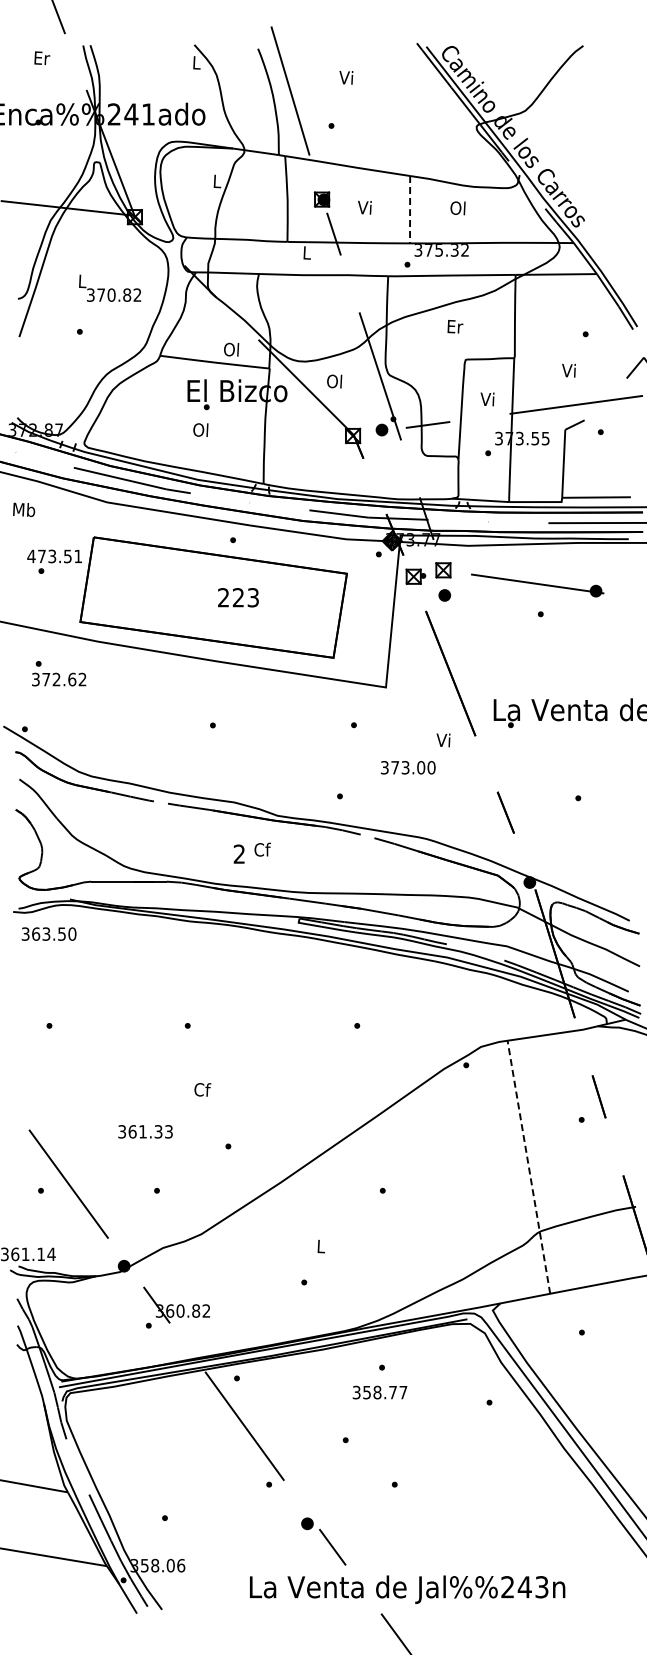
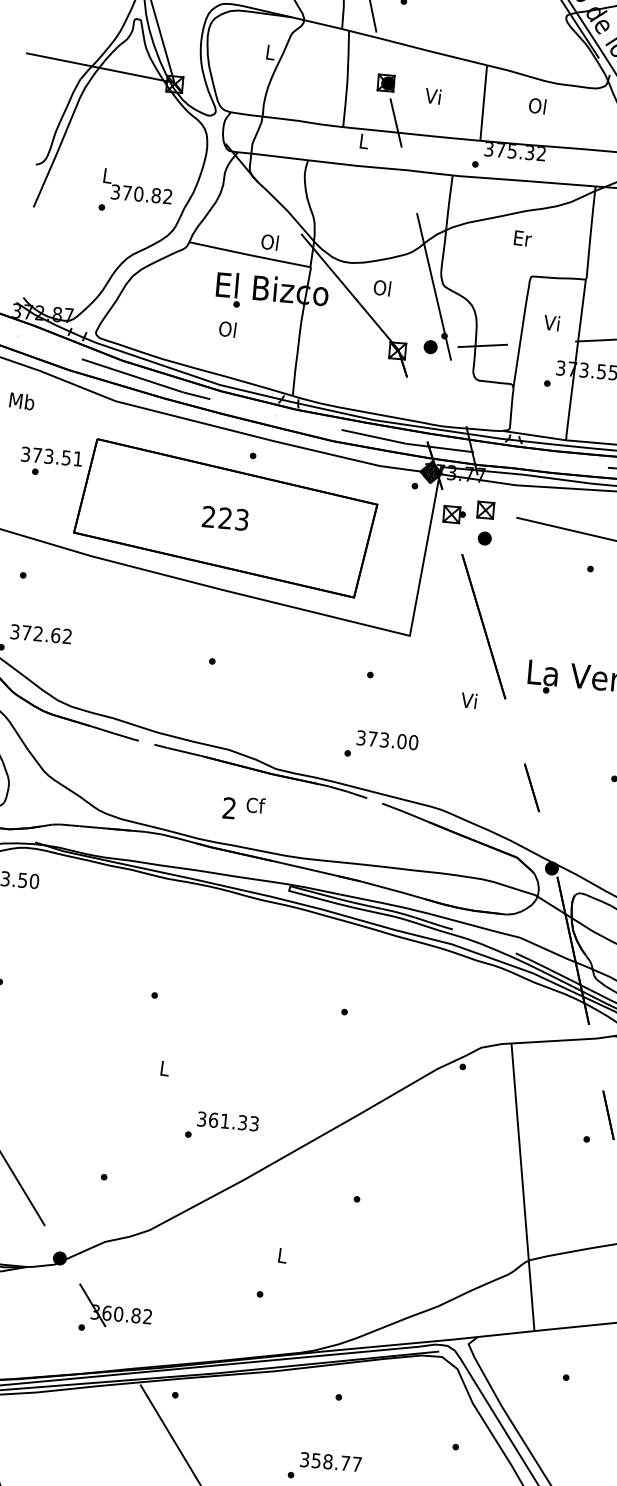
line: (410, 209) -> (484, 102), dashed -> solid
text: (110, 287) -> (138, 185), moved
text: (31, 556) -> (25, 454), 473.51 -> 373.51
text: (238, 597) -> (225, 518), moved
text: (59, 679) -> (41, 634), moved
text: (408, 767) -> (387, 740), moved
text: (202, 1089) -> (164, 1068), Cf -> L
text: (145, 1131) -> (228, 1121), moved
line: (528, 1167) -> (522, 1187), dashed -> solid
text: (379, 1392) -> (330, 1461), moved

